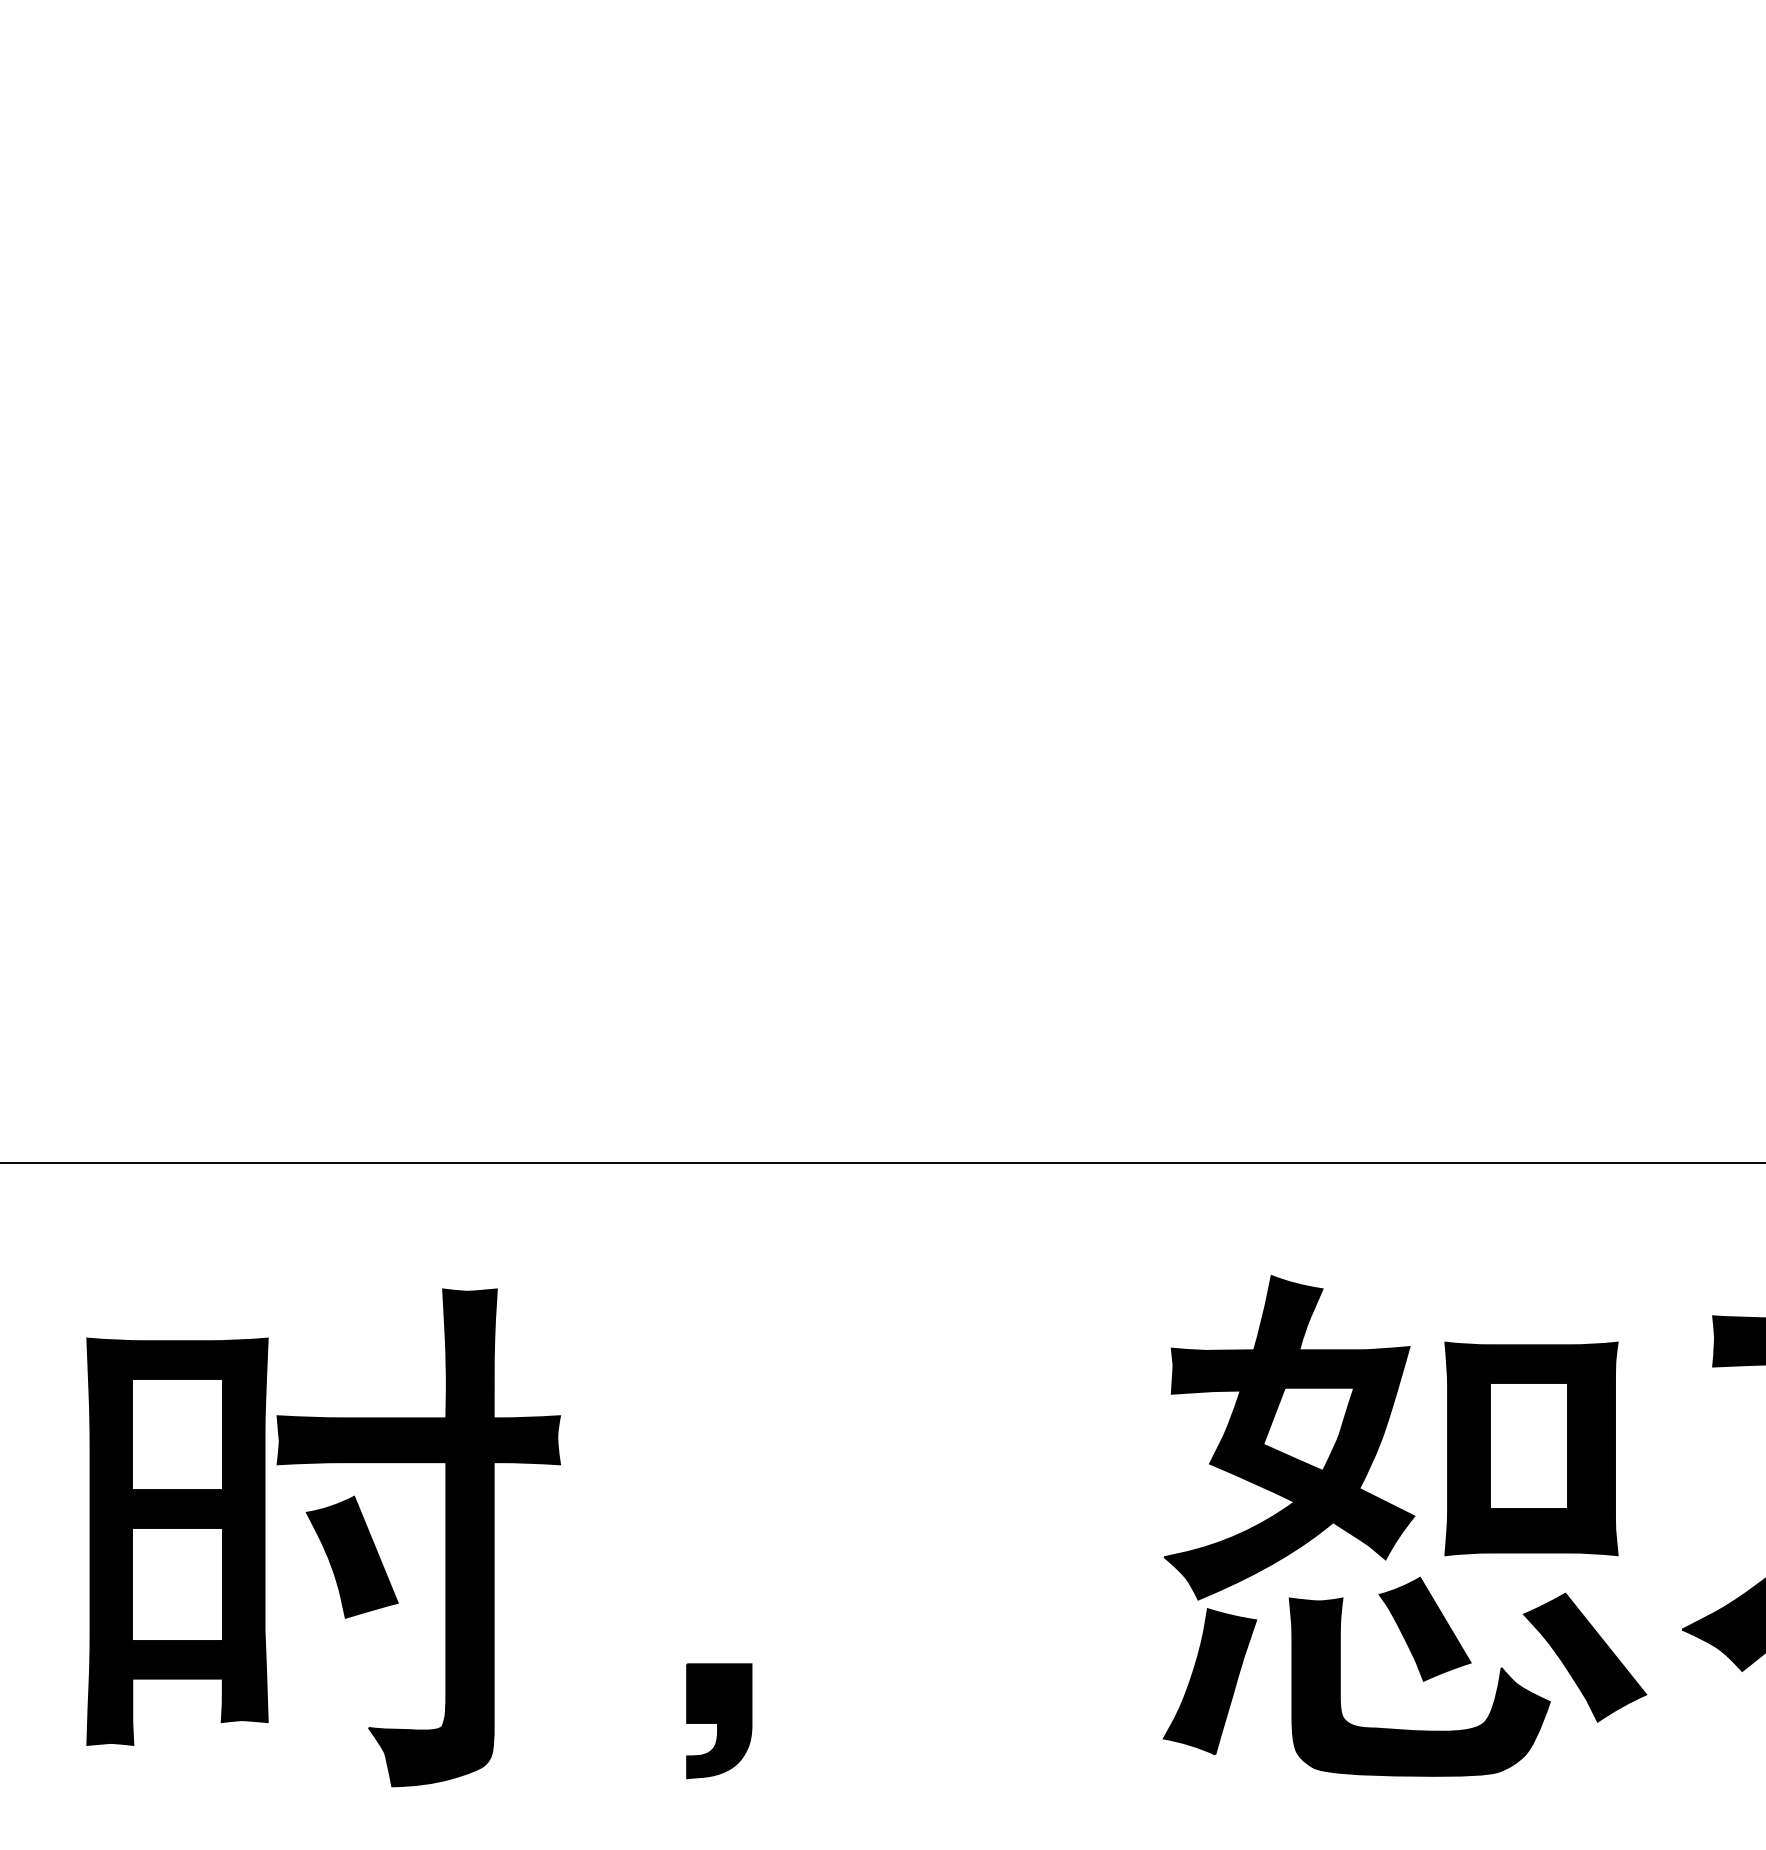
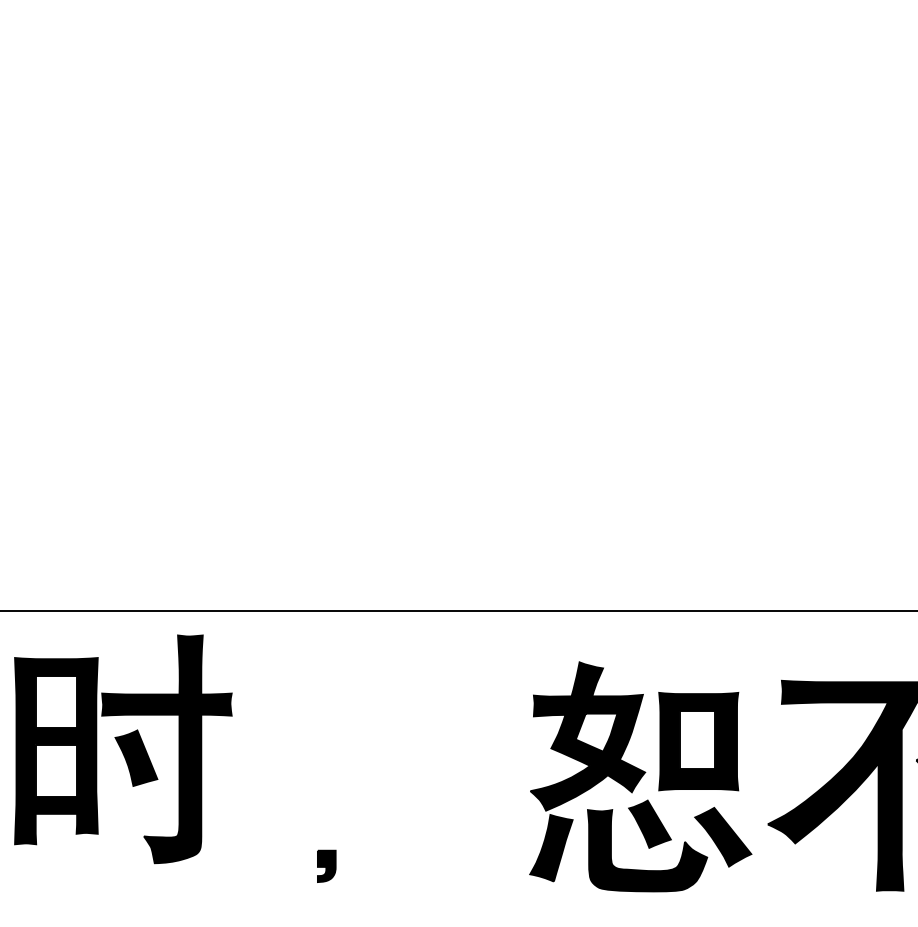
part: (323, 1538) -> (123, 749), moved
part: (719, 1721) -> (326, 866), size x0.6

